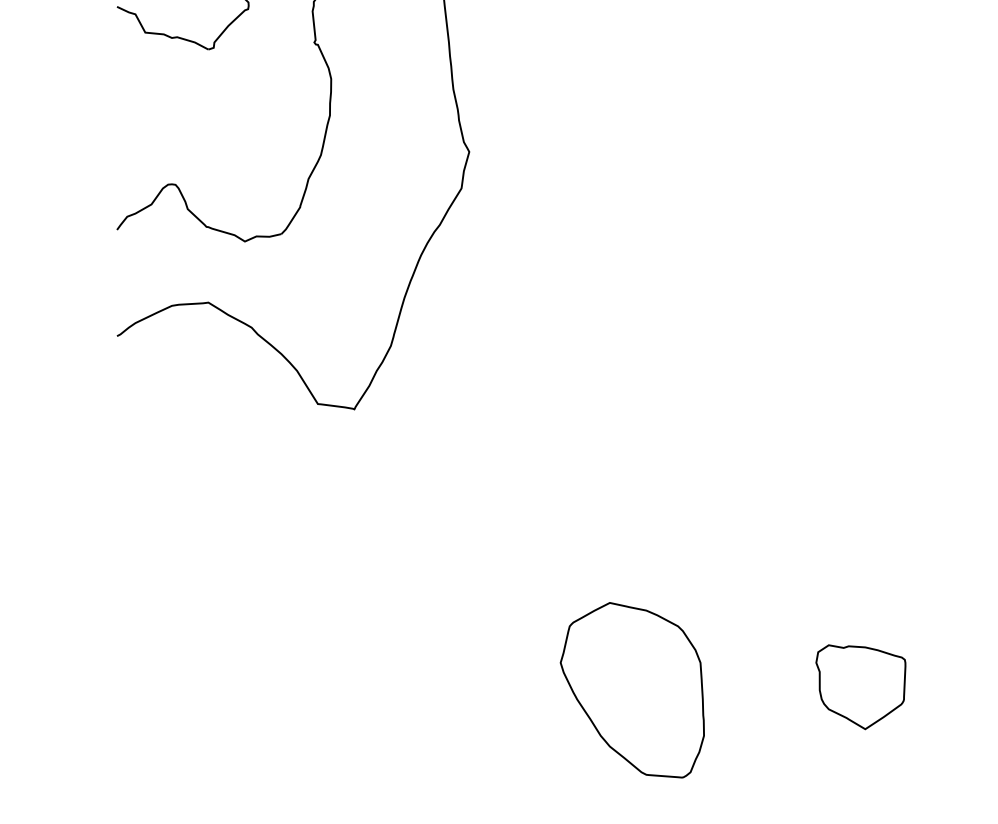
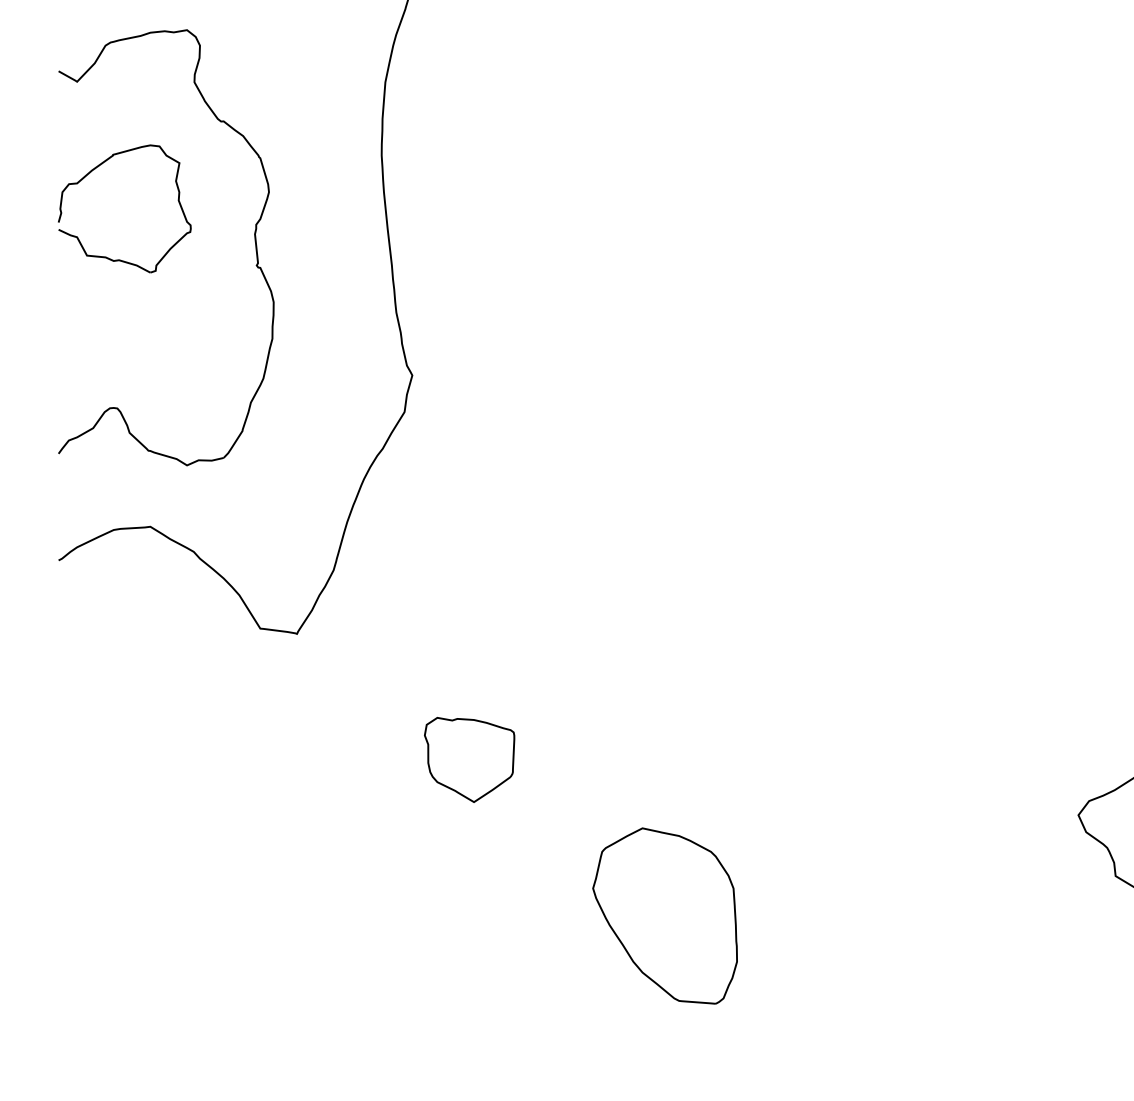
part: (860, 686) -> (469, 759), moved
part: (631, 689) -> (664, 915), moved

